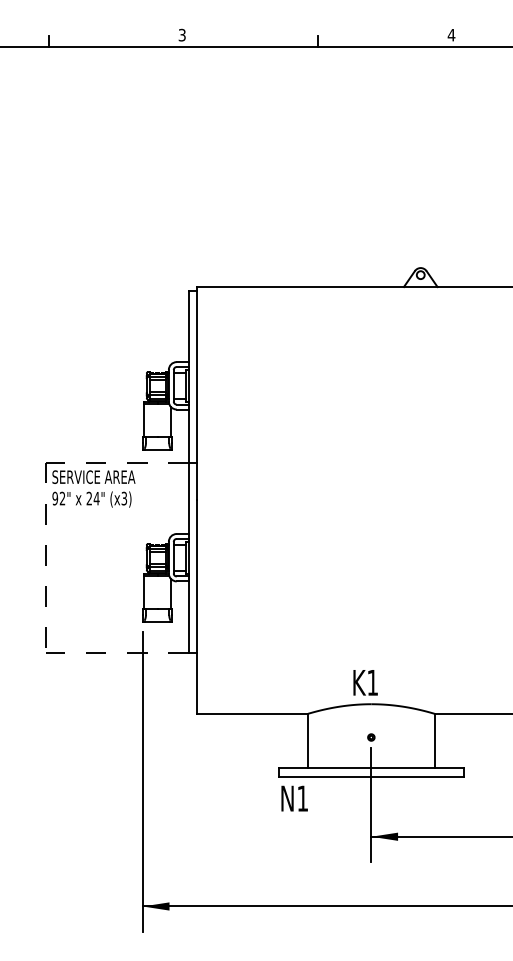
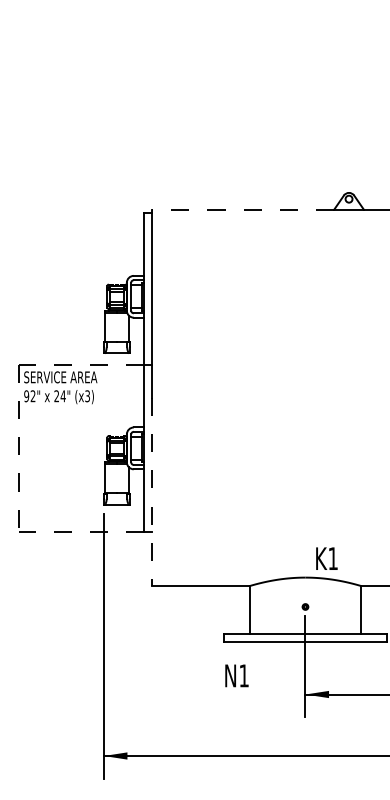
line: (300, 287) -> (242, 210), solid -> dashed
line: (197, 607) -> (152, 492), solid -> dashed
text: (365, 682) -> (326, 558), moved
text: (294, 798) -> (236, 675), moved

